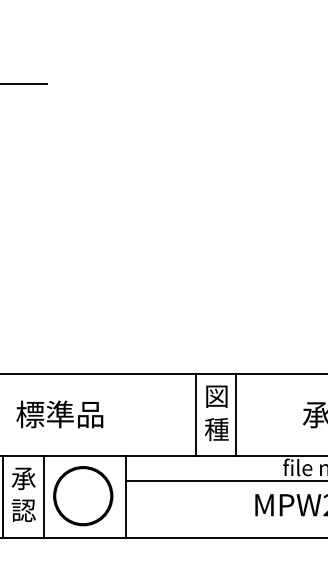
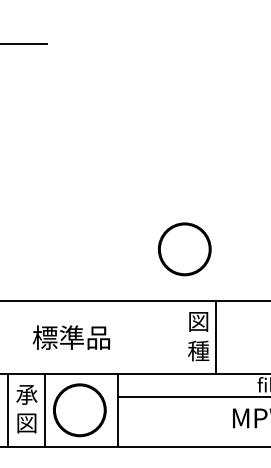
part: (201, 315) -> (185, 249), added
text: (59, 414) -> (71, 337), moved
line: (195, 414) -> (179, 337), removed
text: (23, 510) -> (26, 423), 認 -> 図

